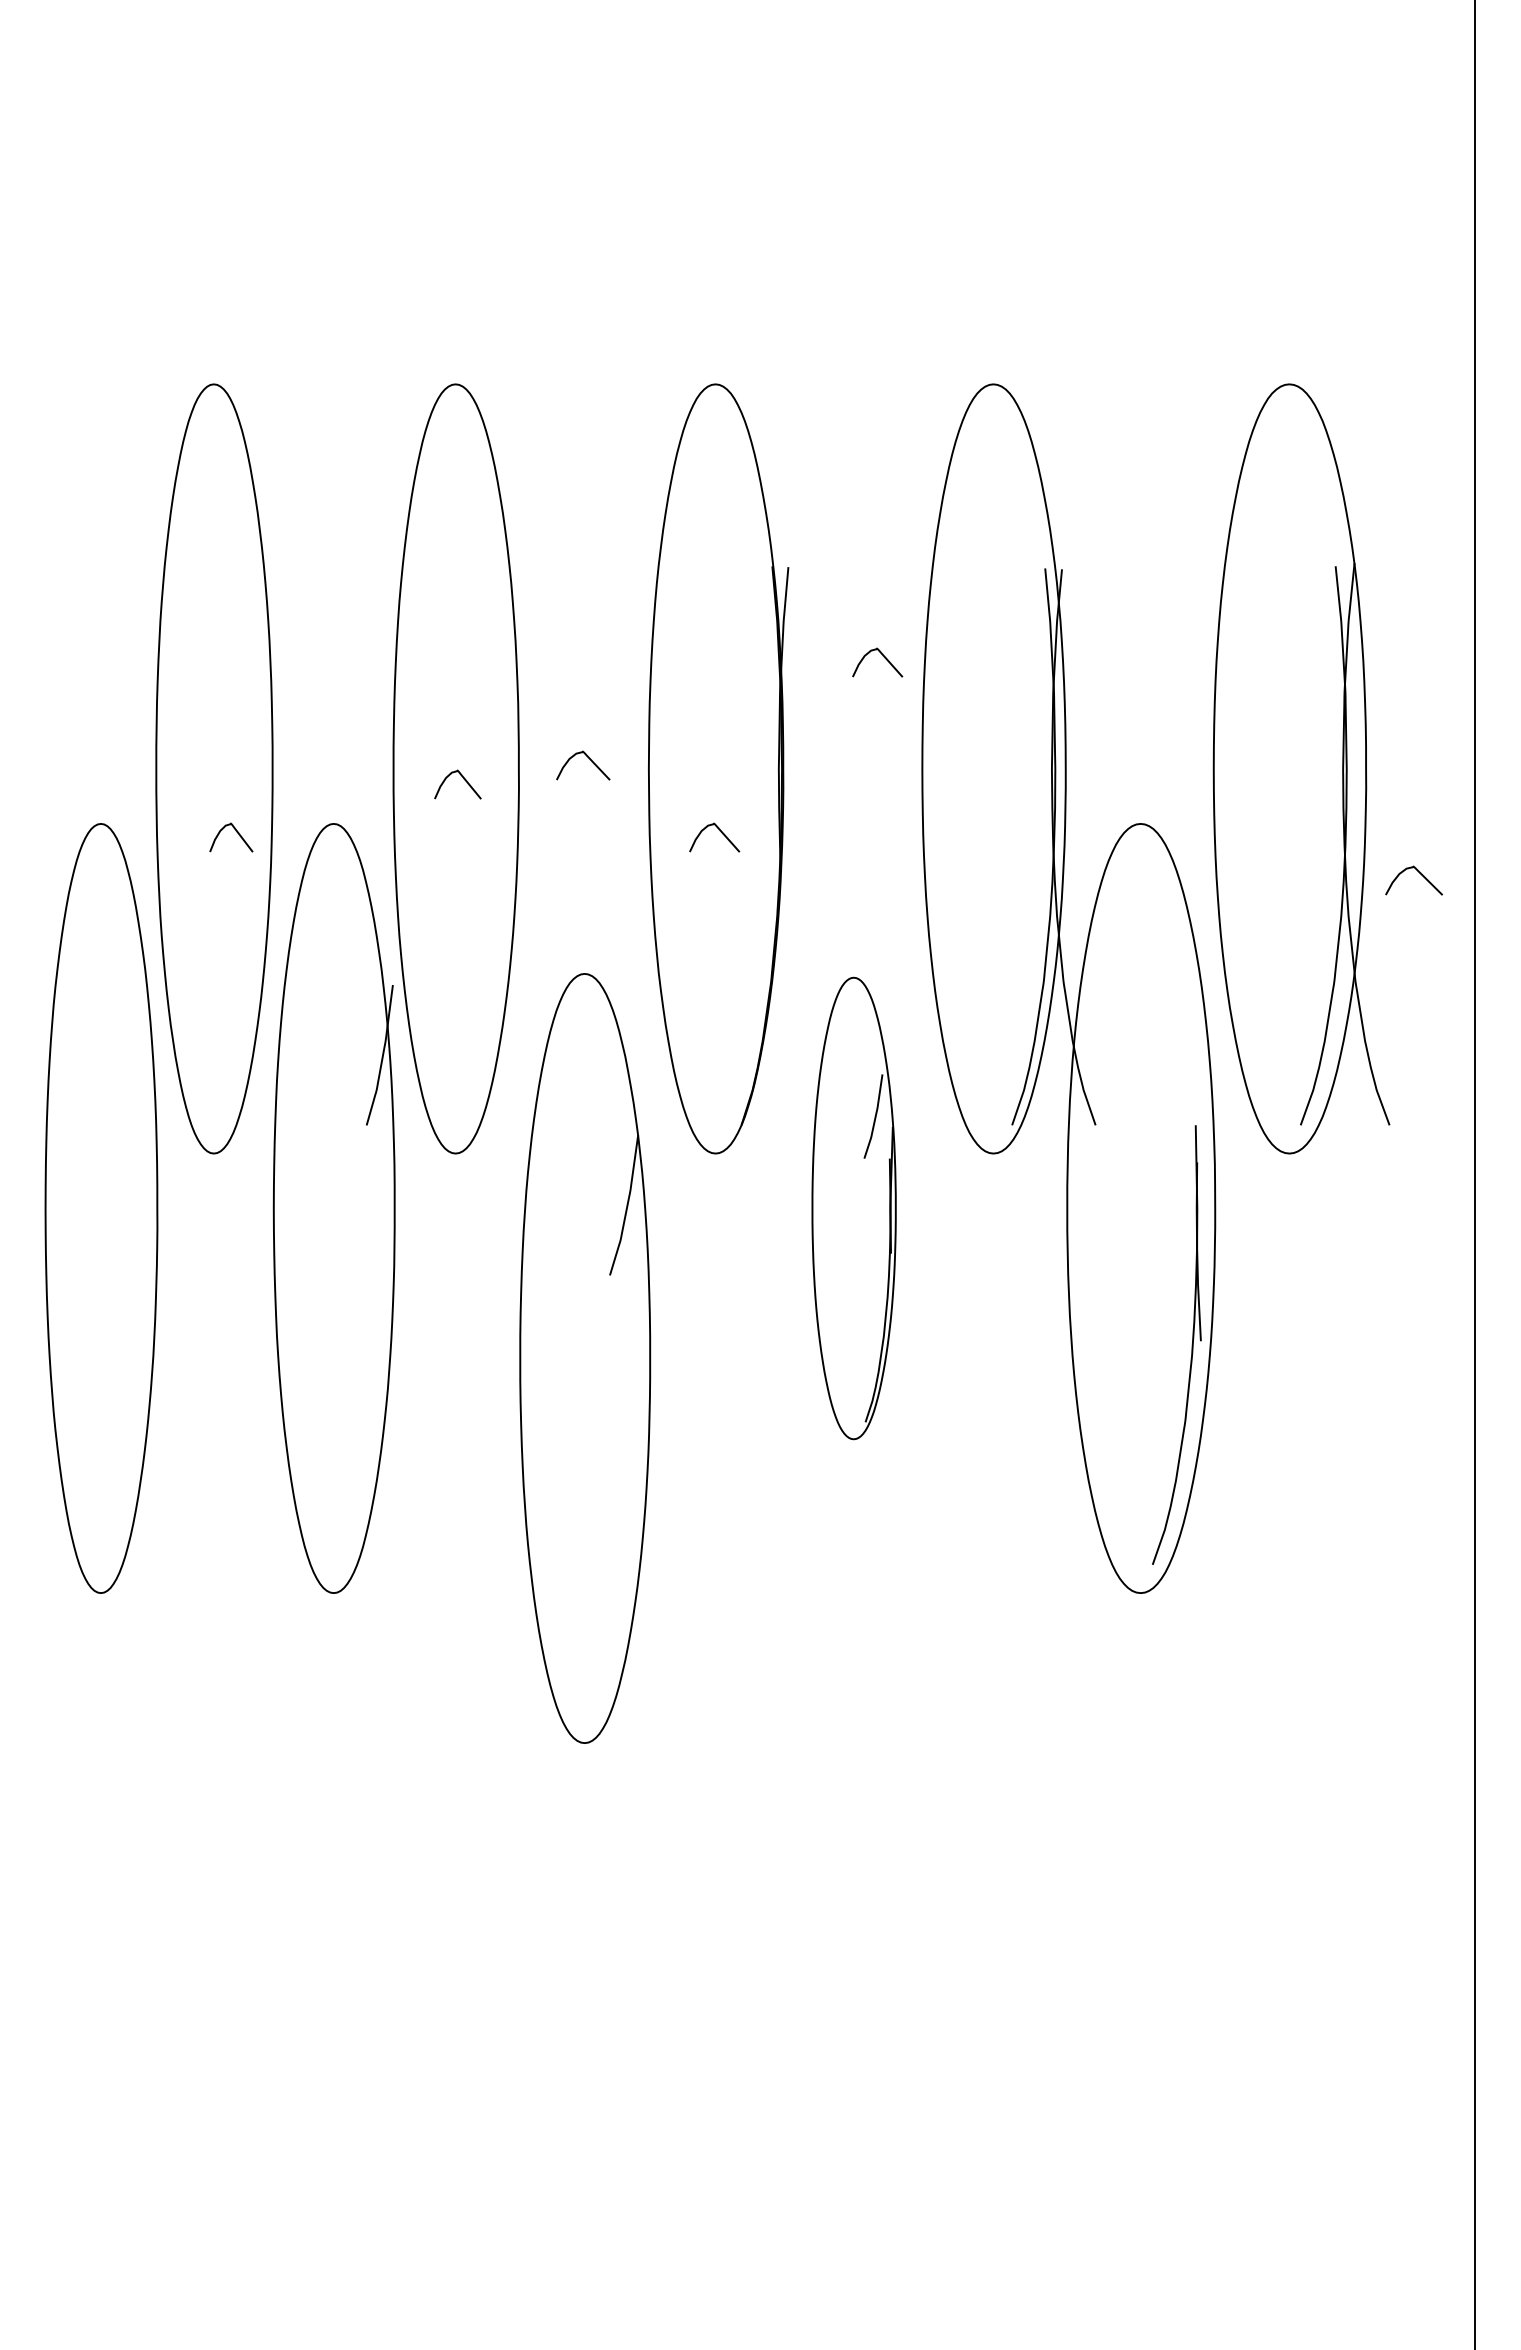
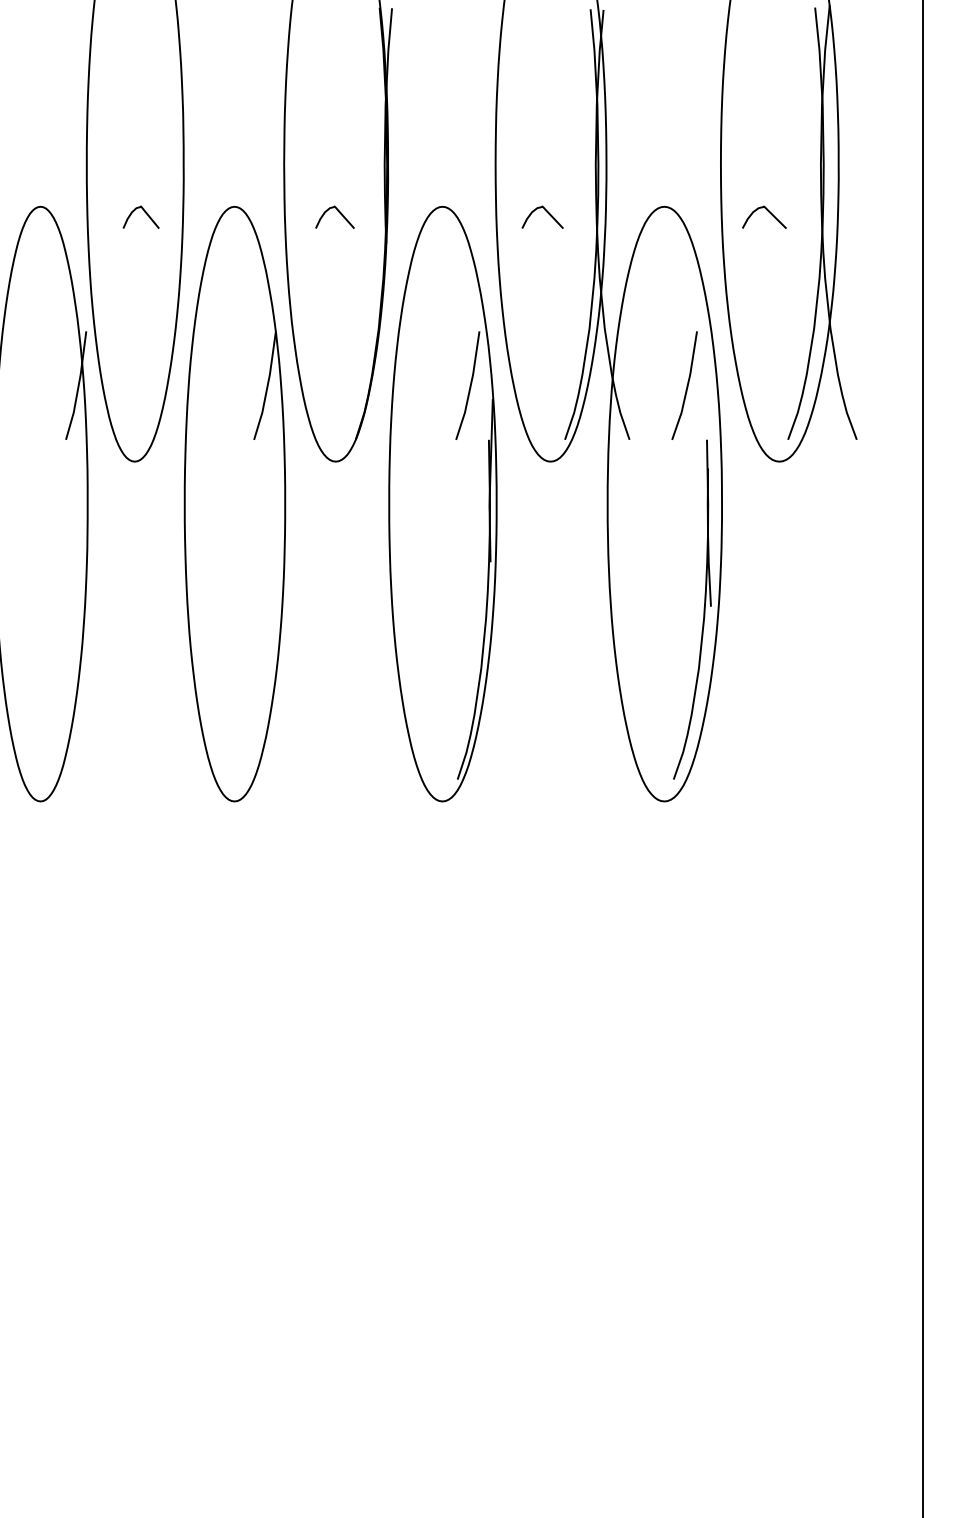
curve: (883, 657) -> (465, 78), removed
curve: (589, 759) -> (547, 212), moved
curve: (463, 779) -> (145, 213), moved
curve: (1419, 873) -> (768, 211), moved
curve: (1169, 1055) -> (686, 385), added
part: (853, 1208) -> (442, 504), size x1.67
part: (585, 1358) -> (235, 504), moved

